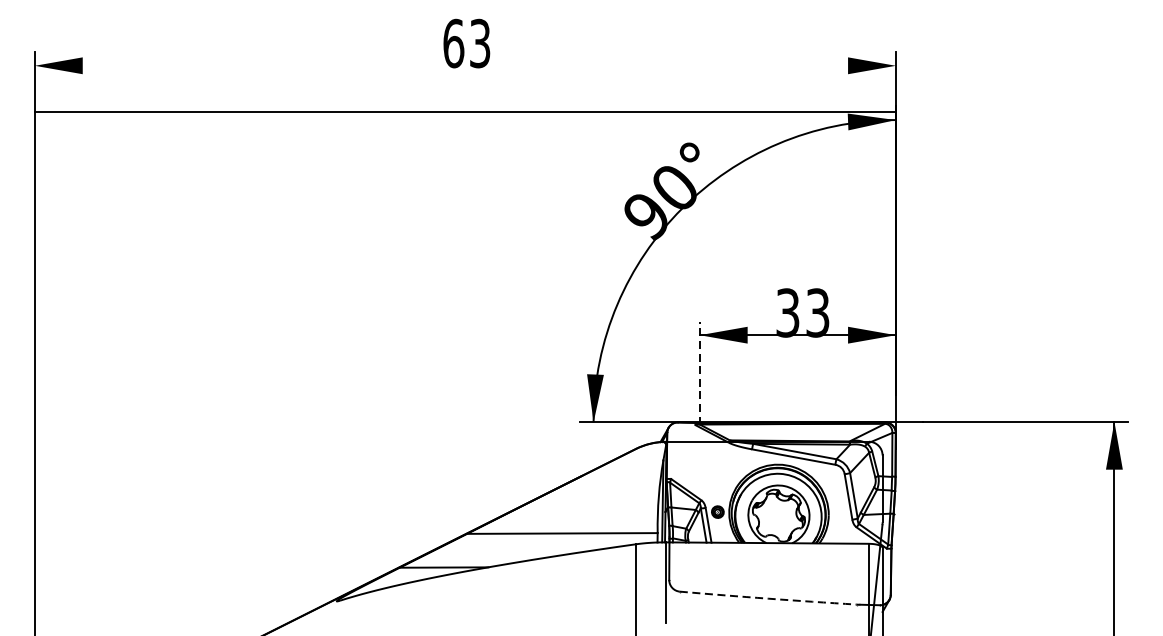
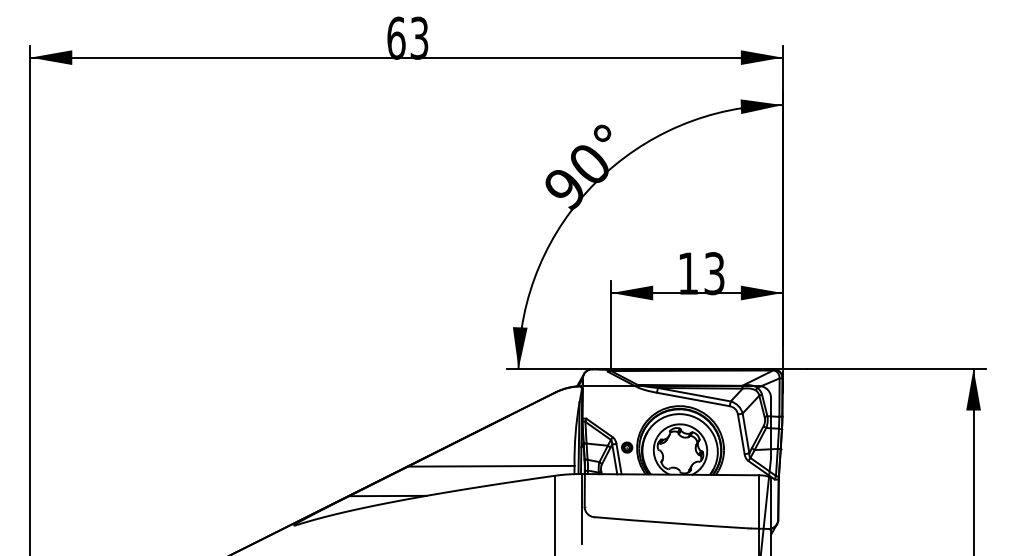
line: (465, 111) -> (406, 57), moved
text: (788, 312) -> (688, 273), 33 -> 13
line: (699, 373) -> (611, 326), dashed -> solid
arc: (768, 598) -> (671, 523), dashed -> solid

